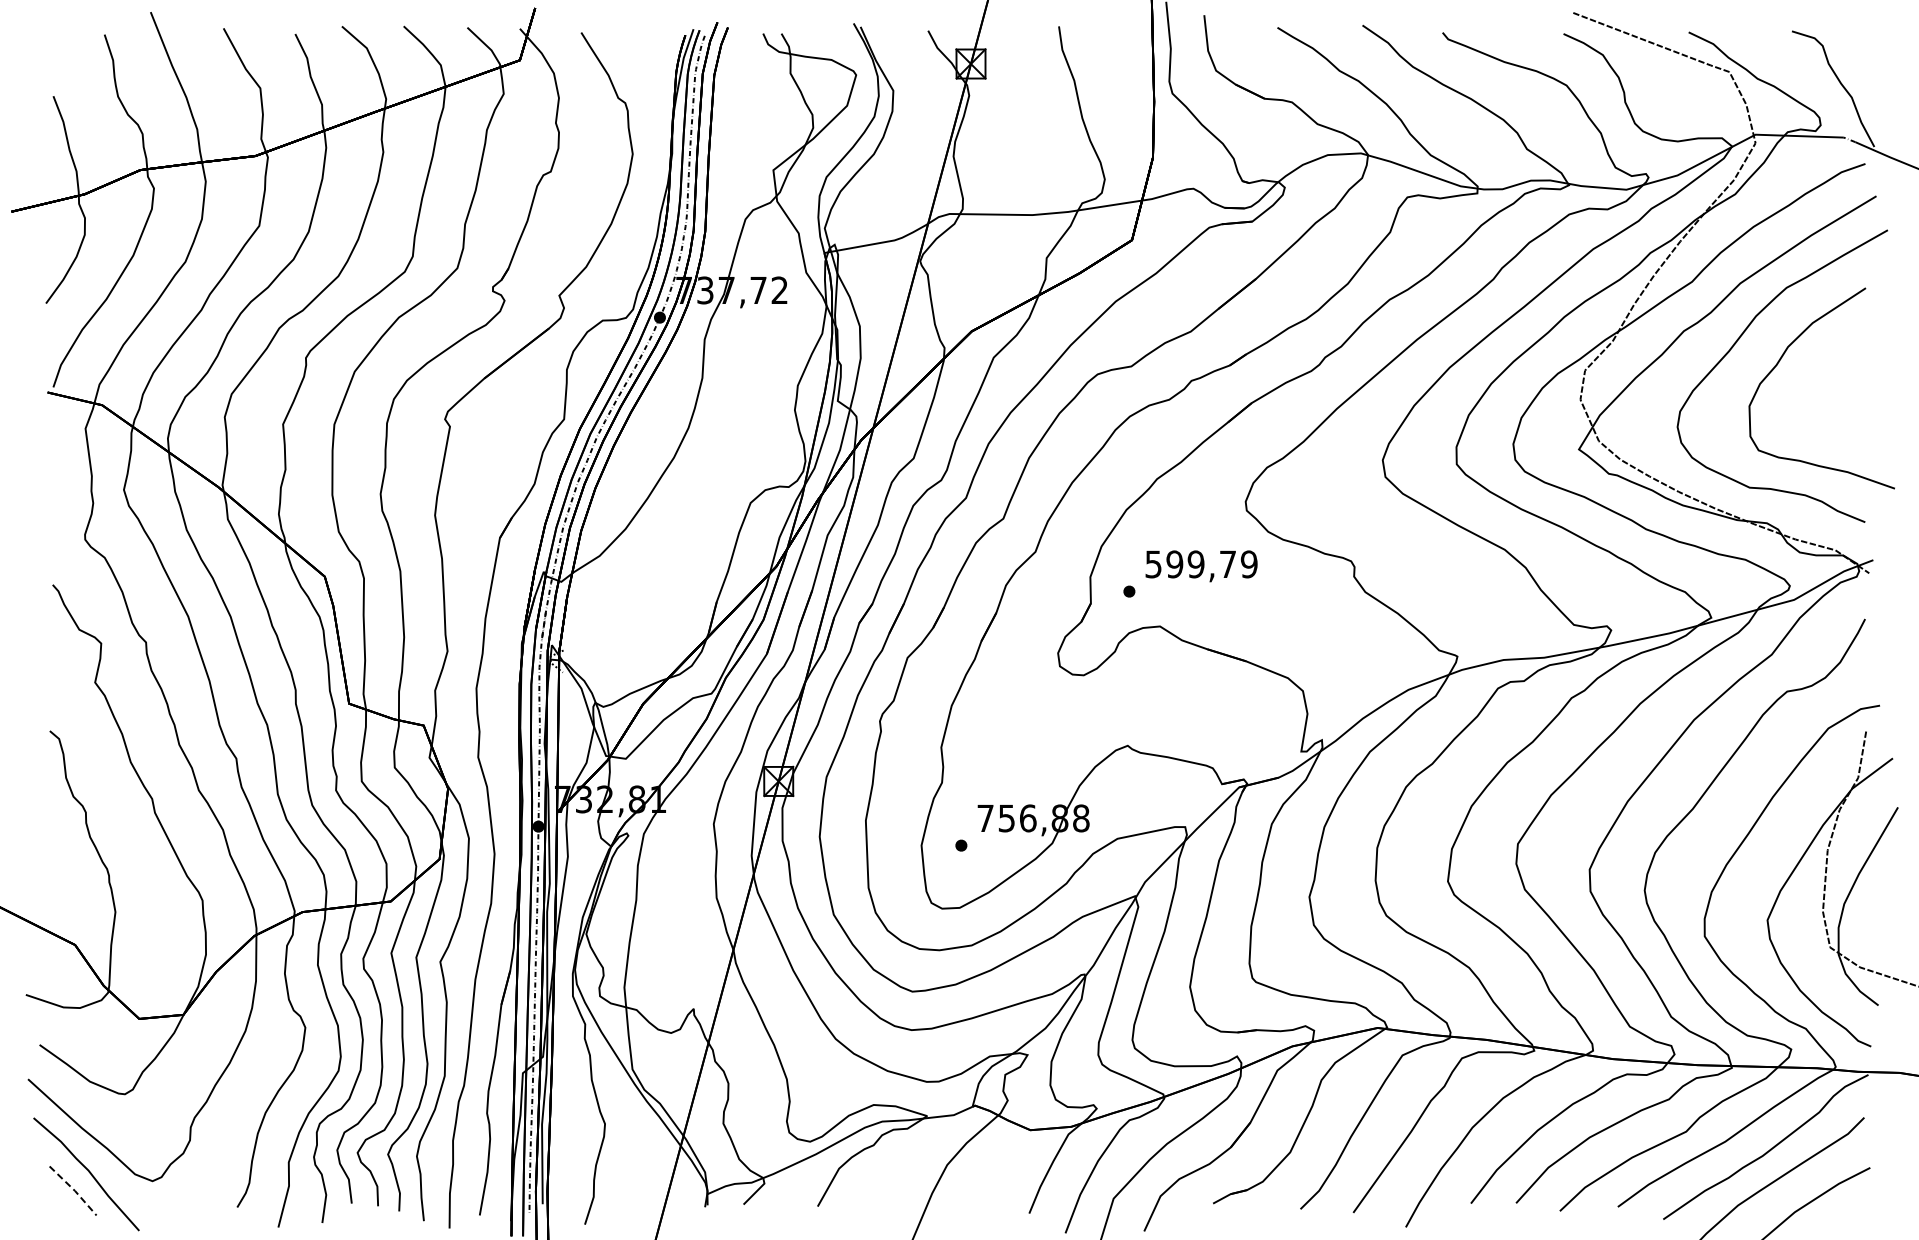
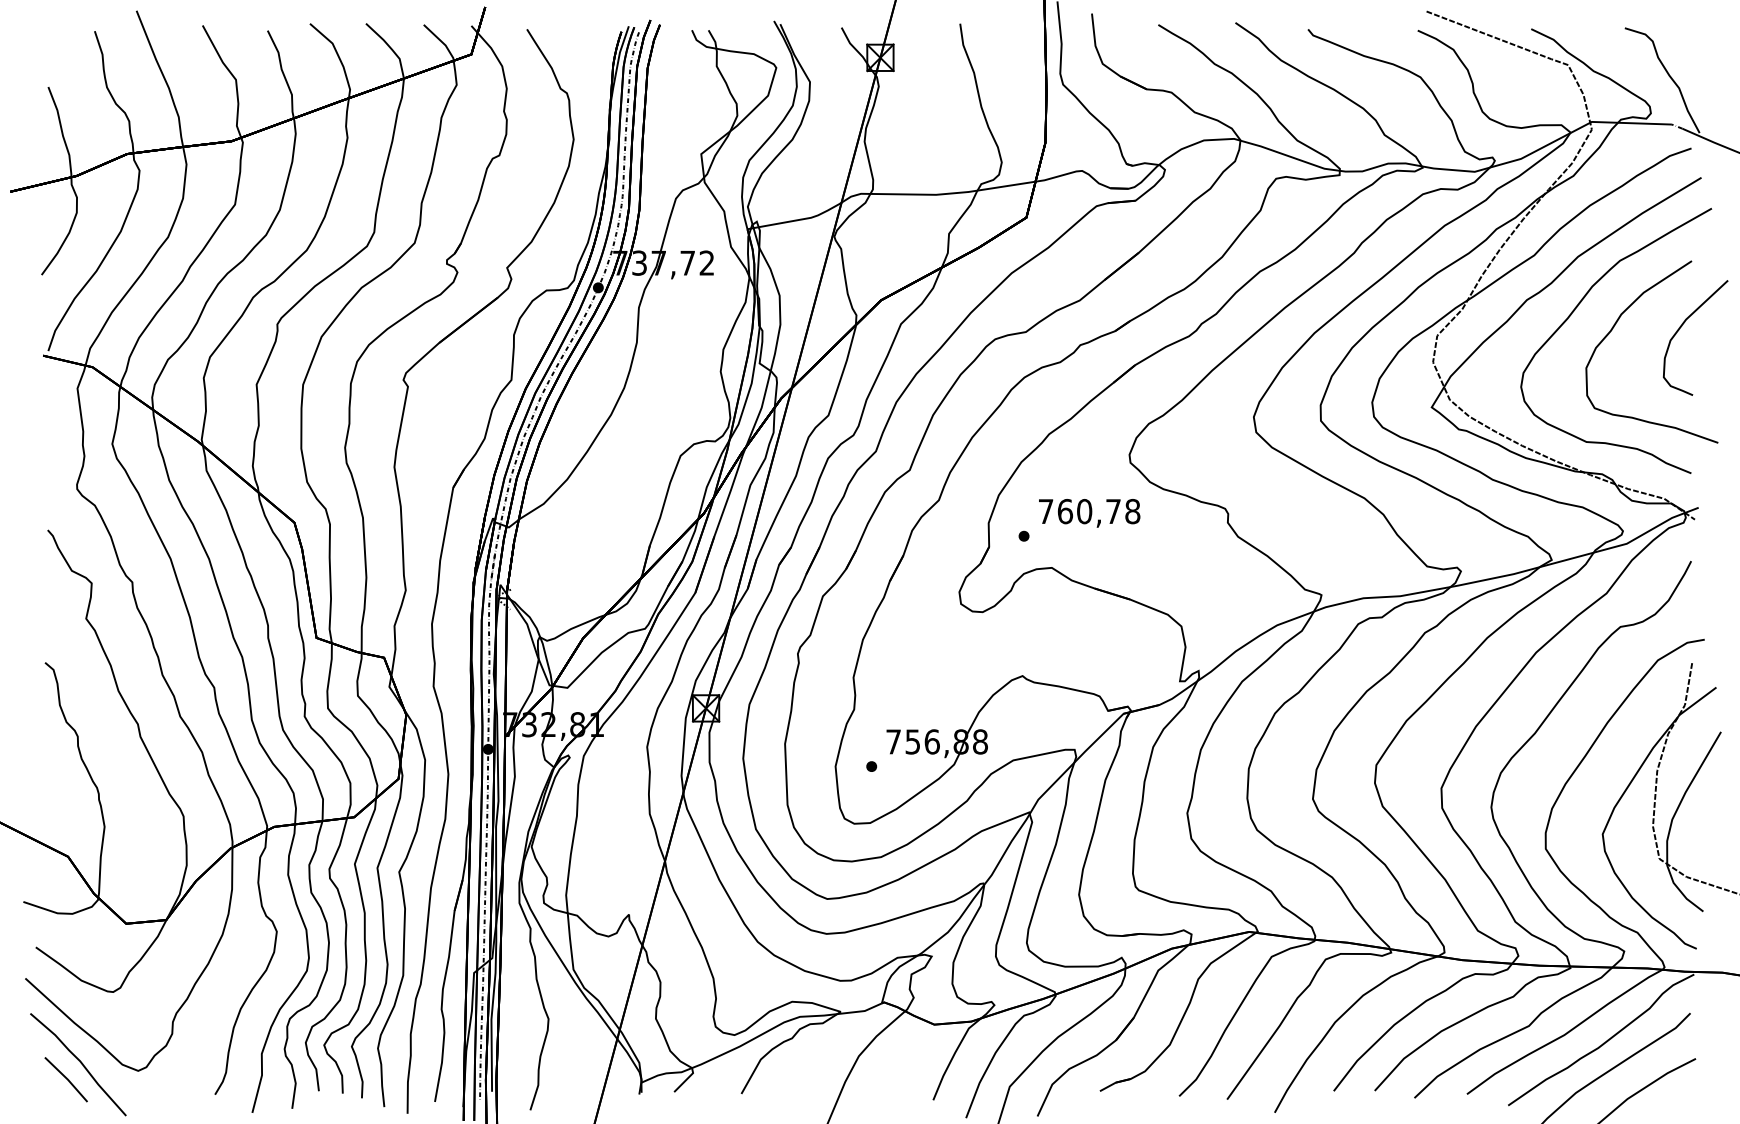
curve: (1854, 361) -> (1681, 327), added
text: (1201, 564) -> (1089, 511), 599,79 -> 760,78
line: (74, 1190) -> (67, 1079), dashed -> solid

